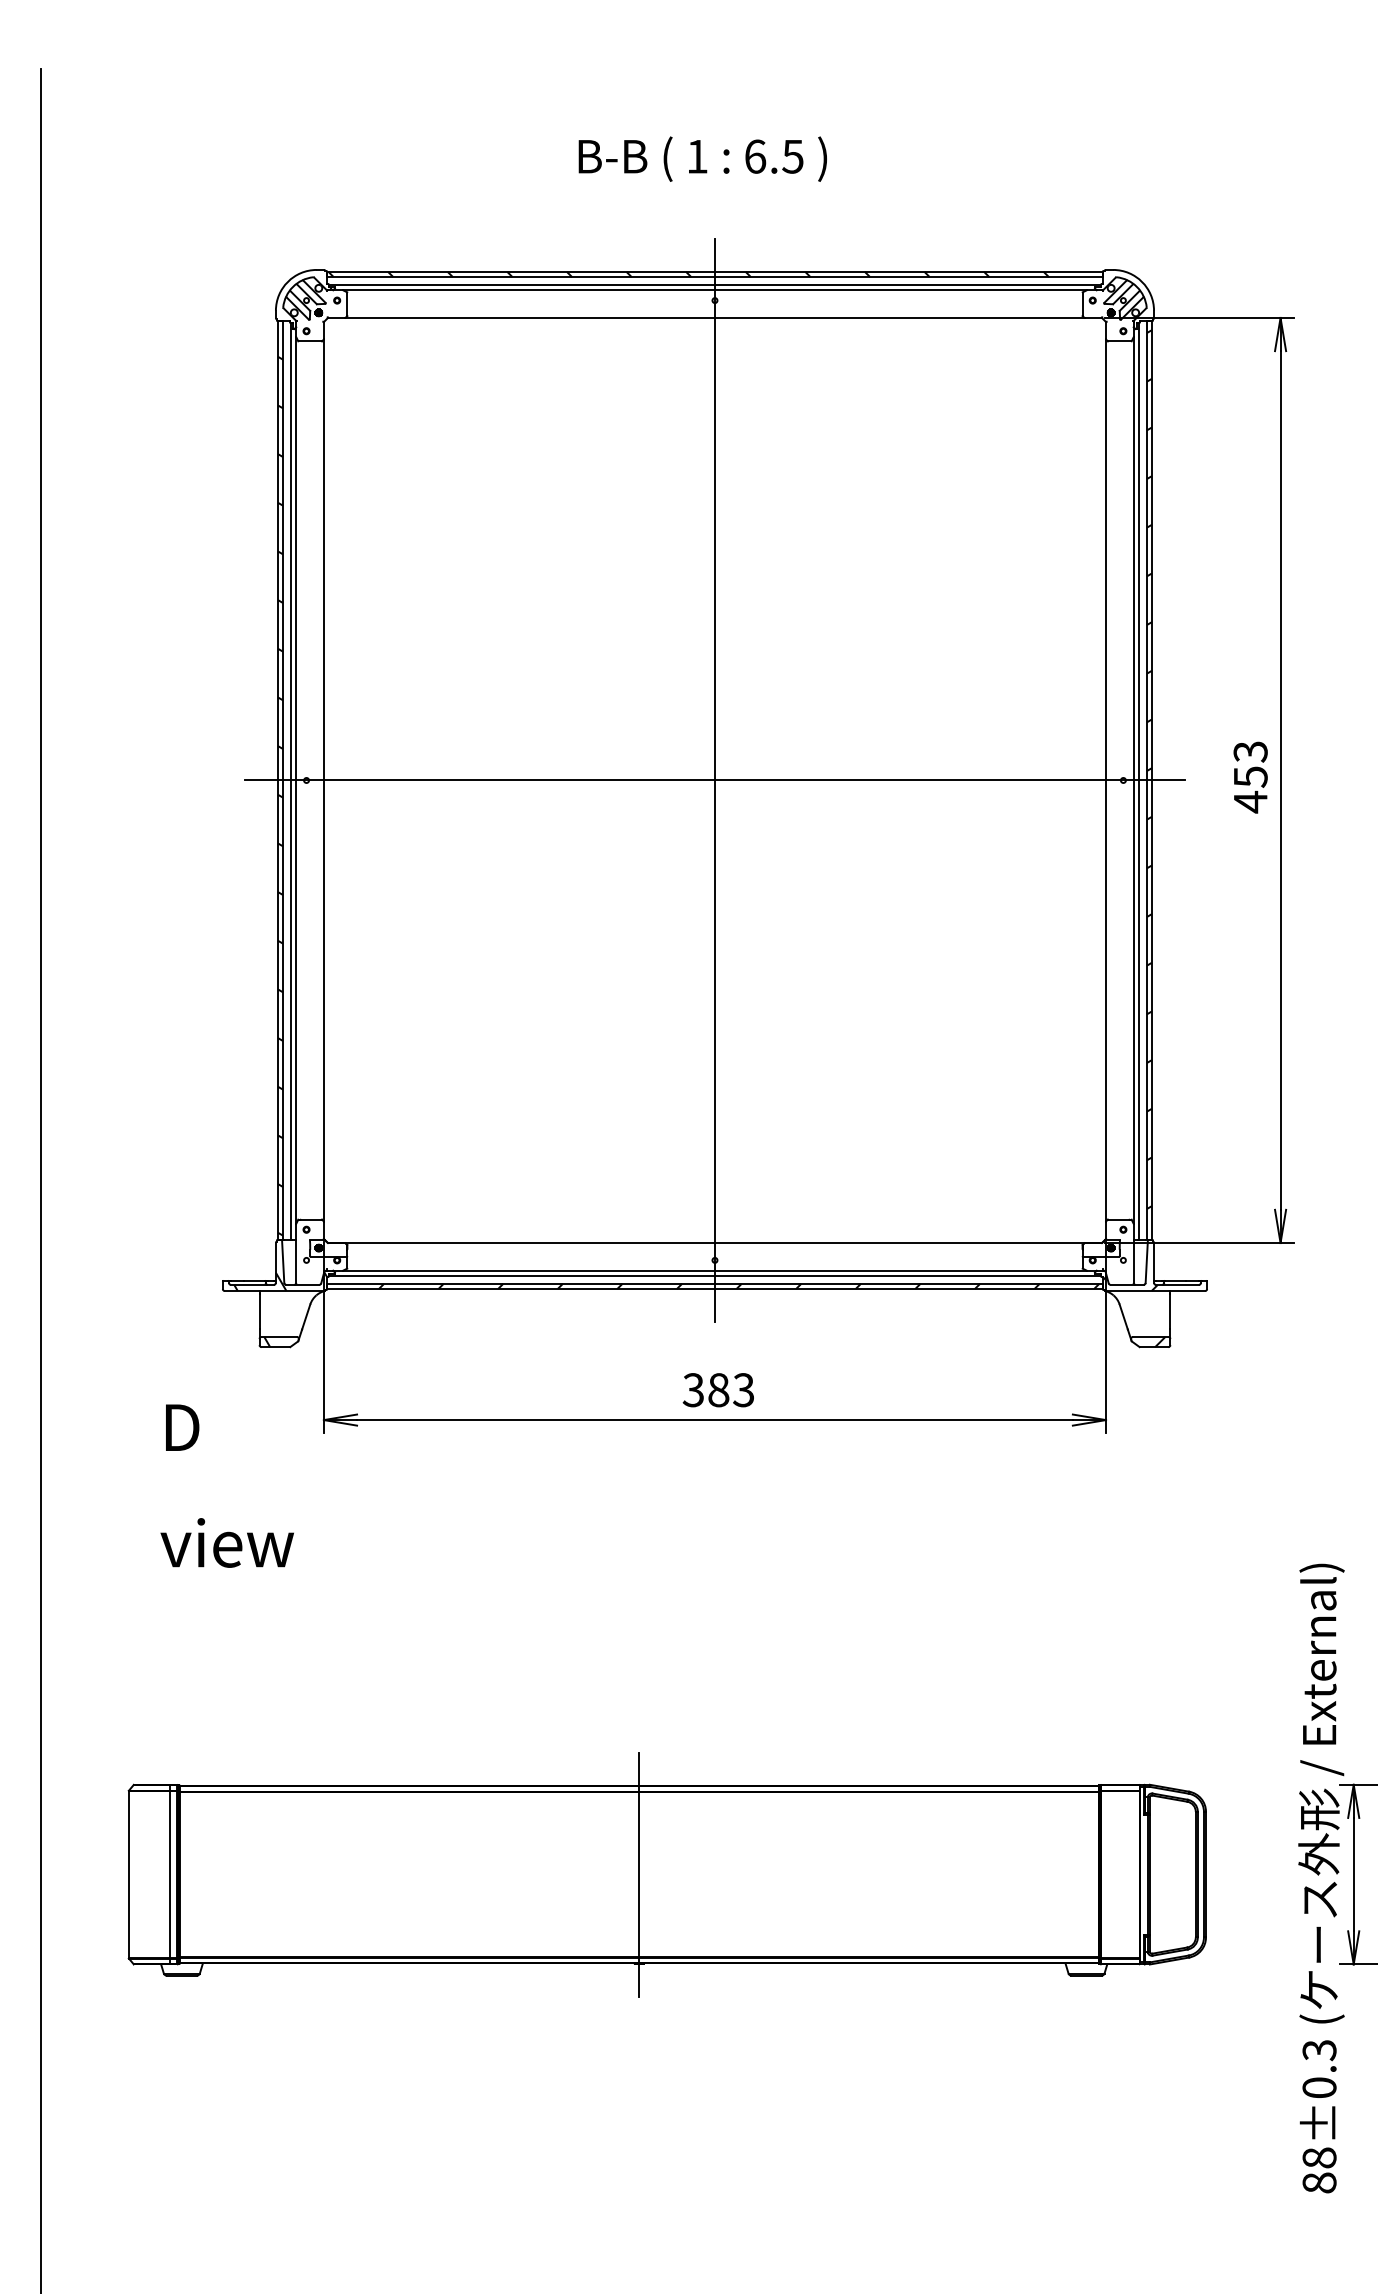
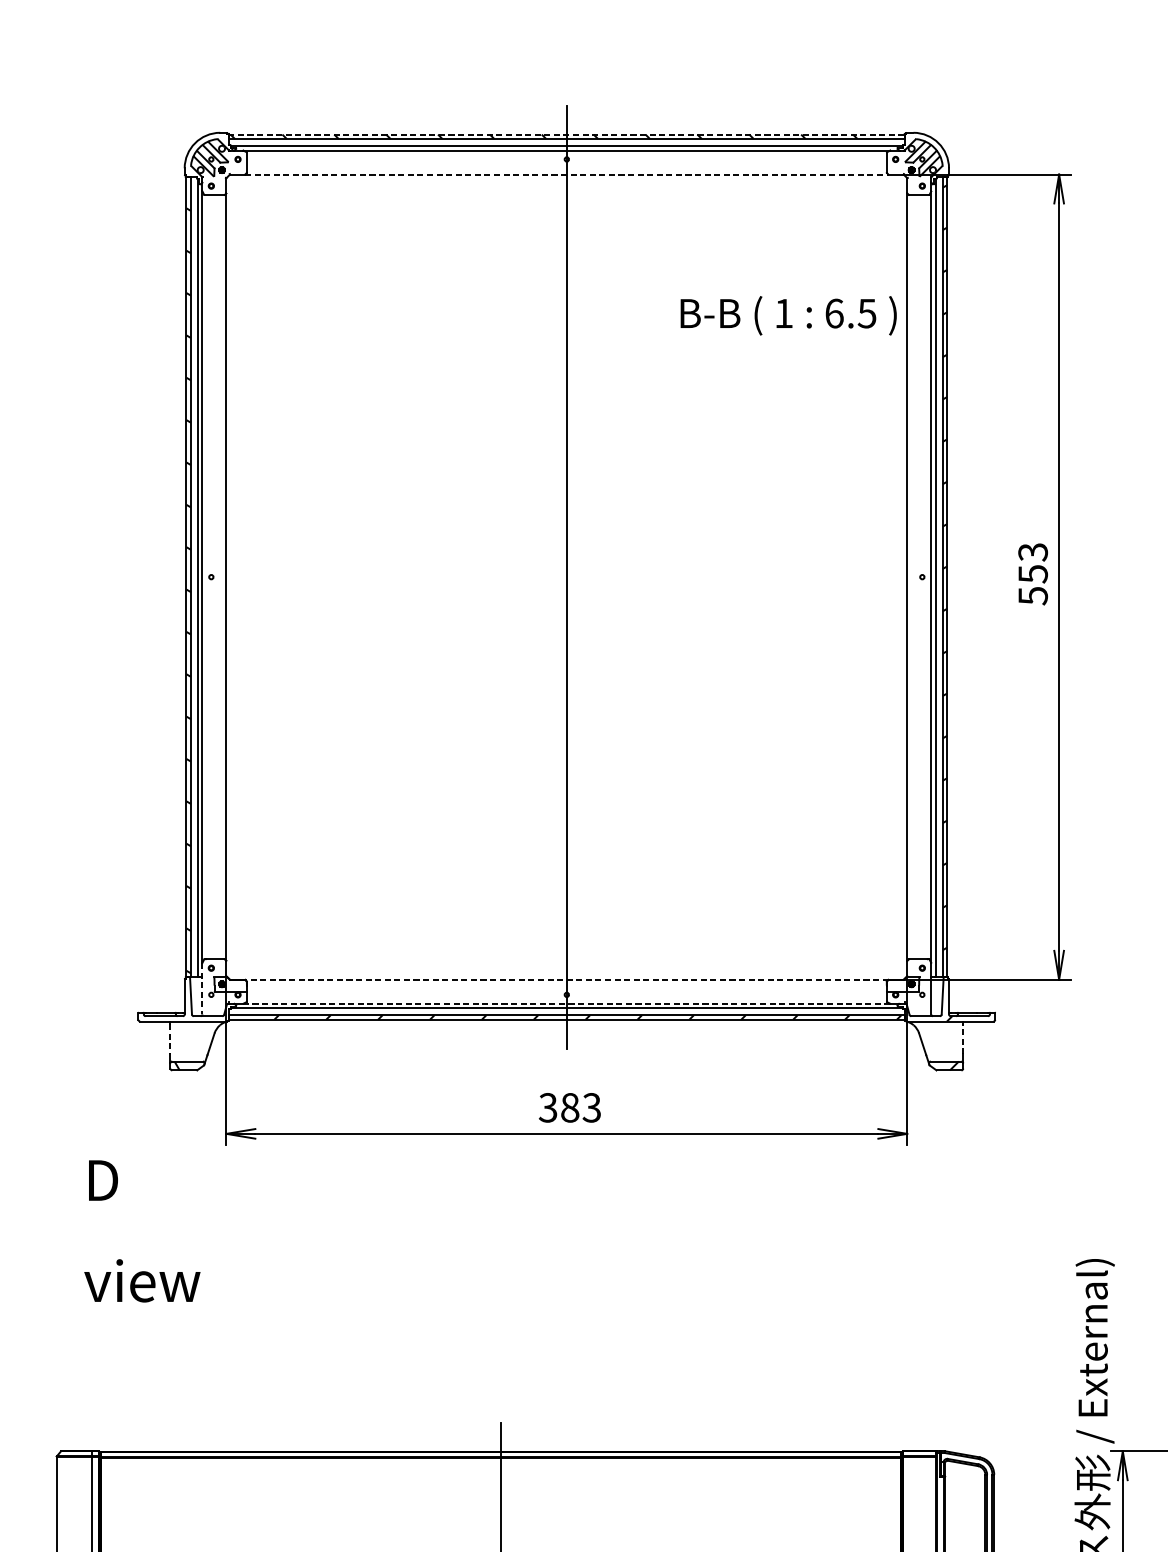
text: (702, 158) -> (788, 315), moved
line: (714, 272) -> (566, 135), solid -> dashed
line: (714, 317) -> (566, 174), solid -> dashed
line: (714, 780) -> (566, 577), removed
text: (1250, 801) -> (1032, 595), 453 -> 553
line: (714, 1243) -> (566, 980), solid -> dashed
line: (296, 1253) -> (202, 988), solid -> dashed
line: (714, 1270) -> (566, 1003), solid -> dashed
hatch: (280, 1281) -> (188, 1013), removed
line: (259, 1311) -> (170, 1039), solid -> dashed
line: (1170, 1311) -> (963, 1039), solid -> dashed
text: (226, 1485) -> (141, 1230), moved

